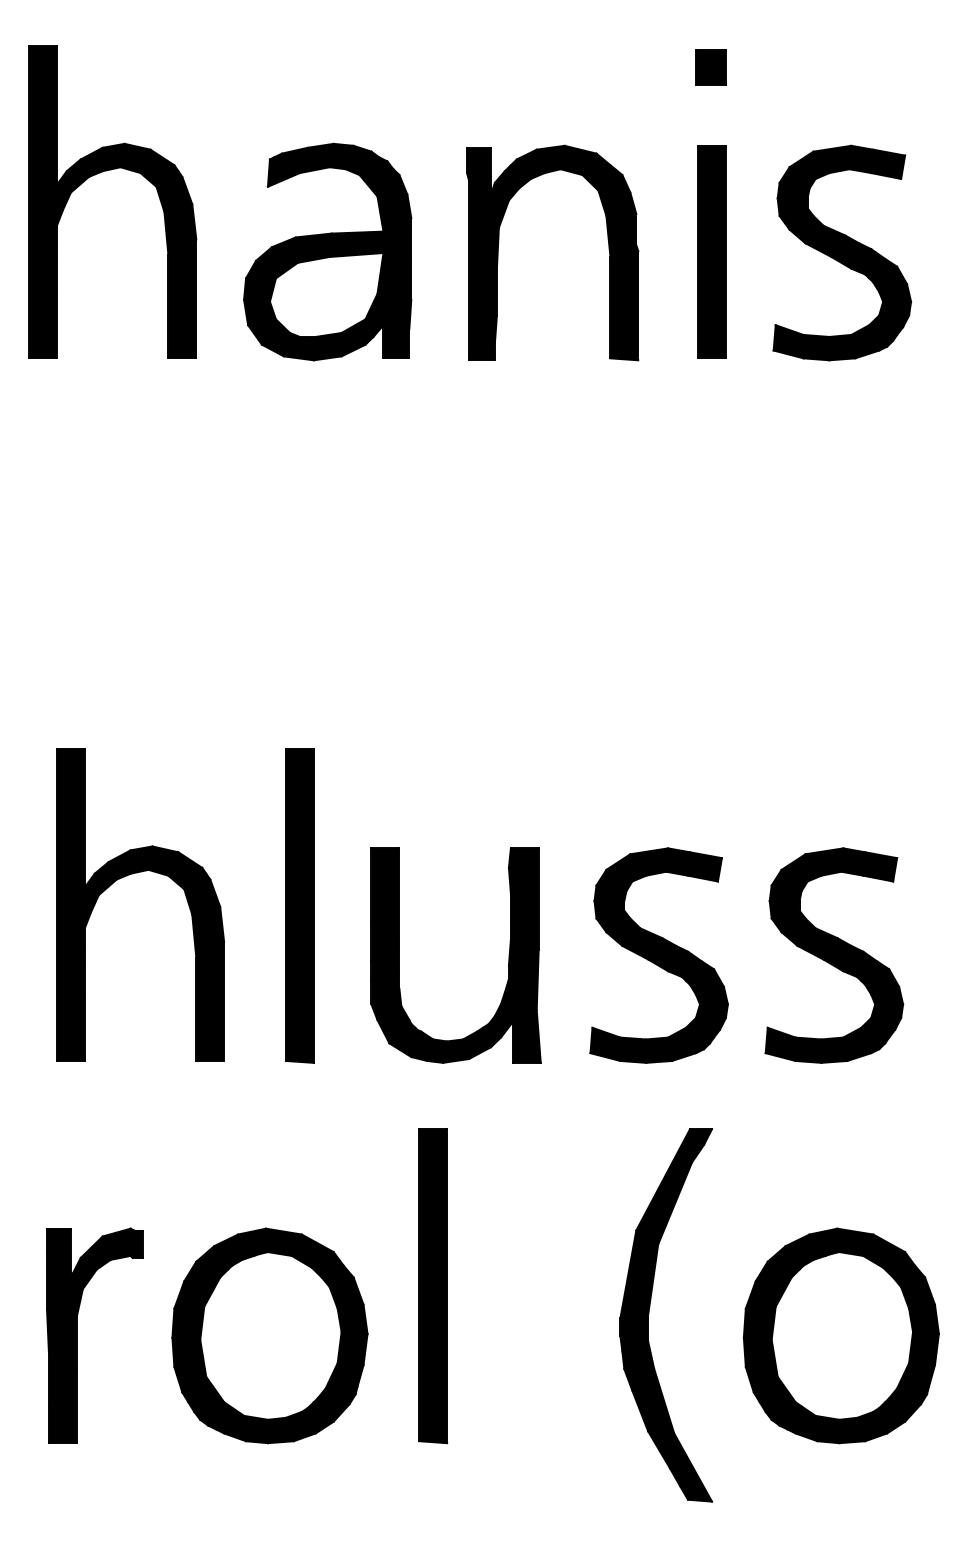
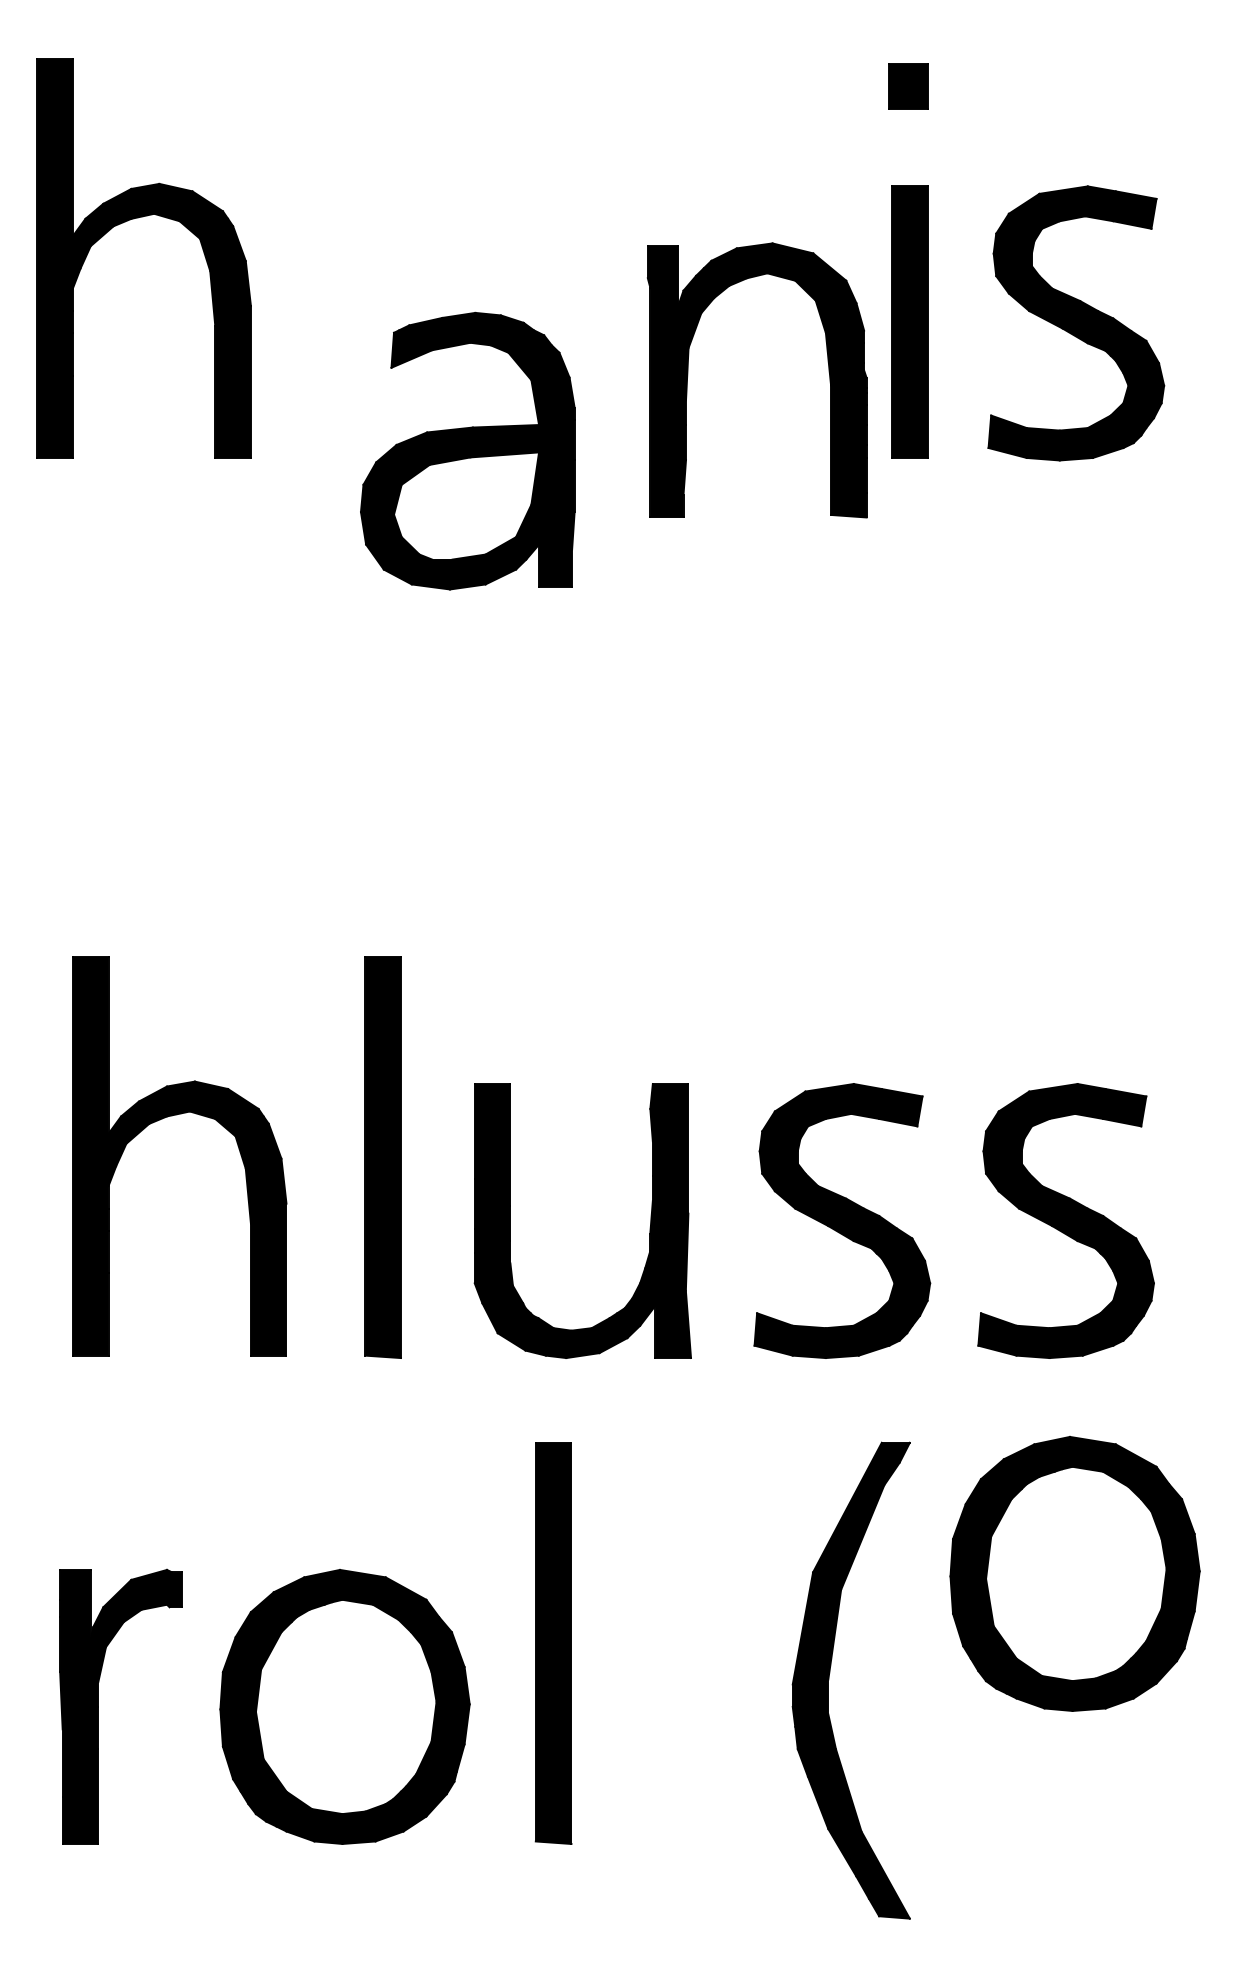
part: (498, 249) -> (688, 376), moved
part: (327, 251) -> (467, 450), moved
part: (840, 1335) -> (1074, 1573), moved

